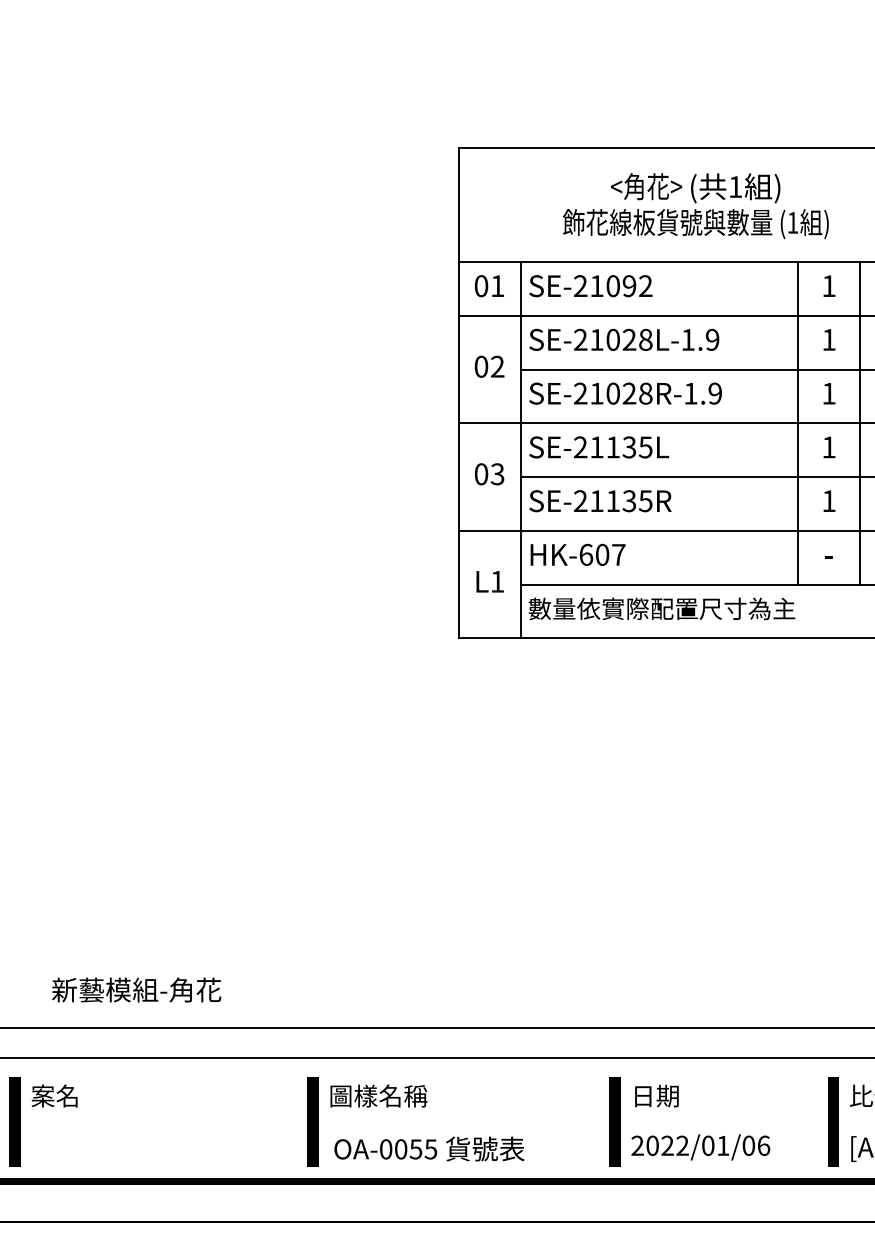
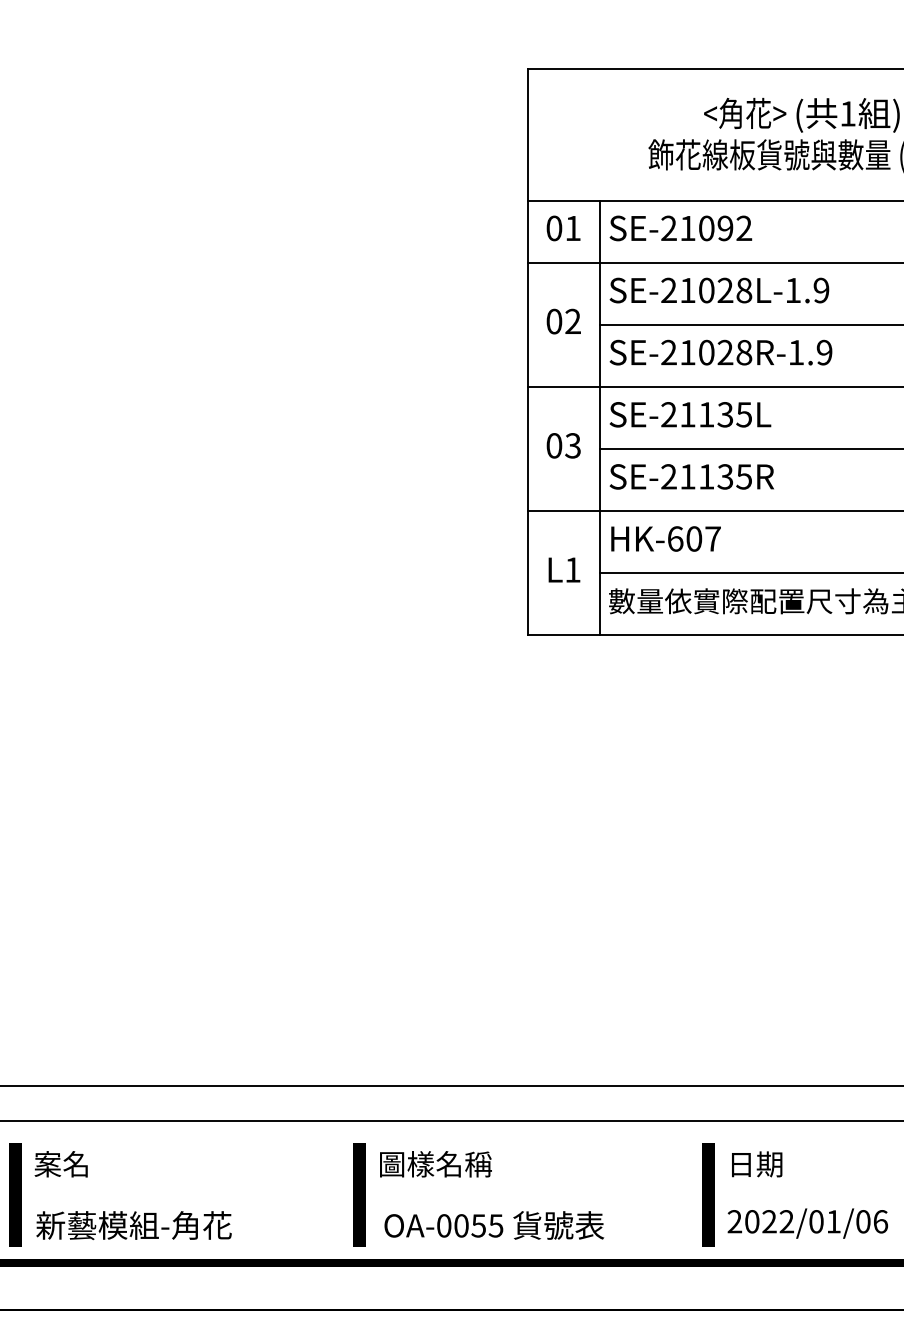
text: (136, 989) -> (133, 1224), moved

